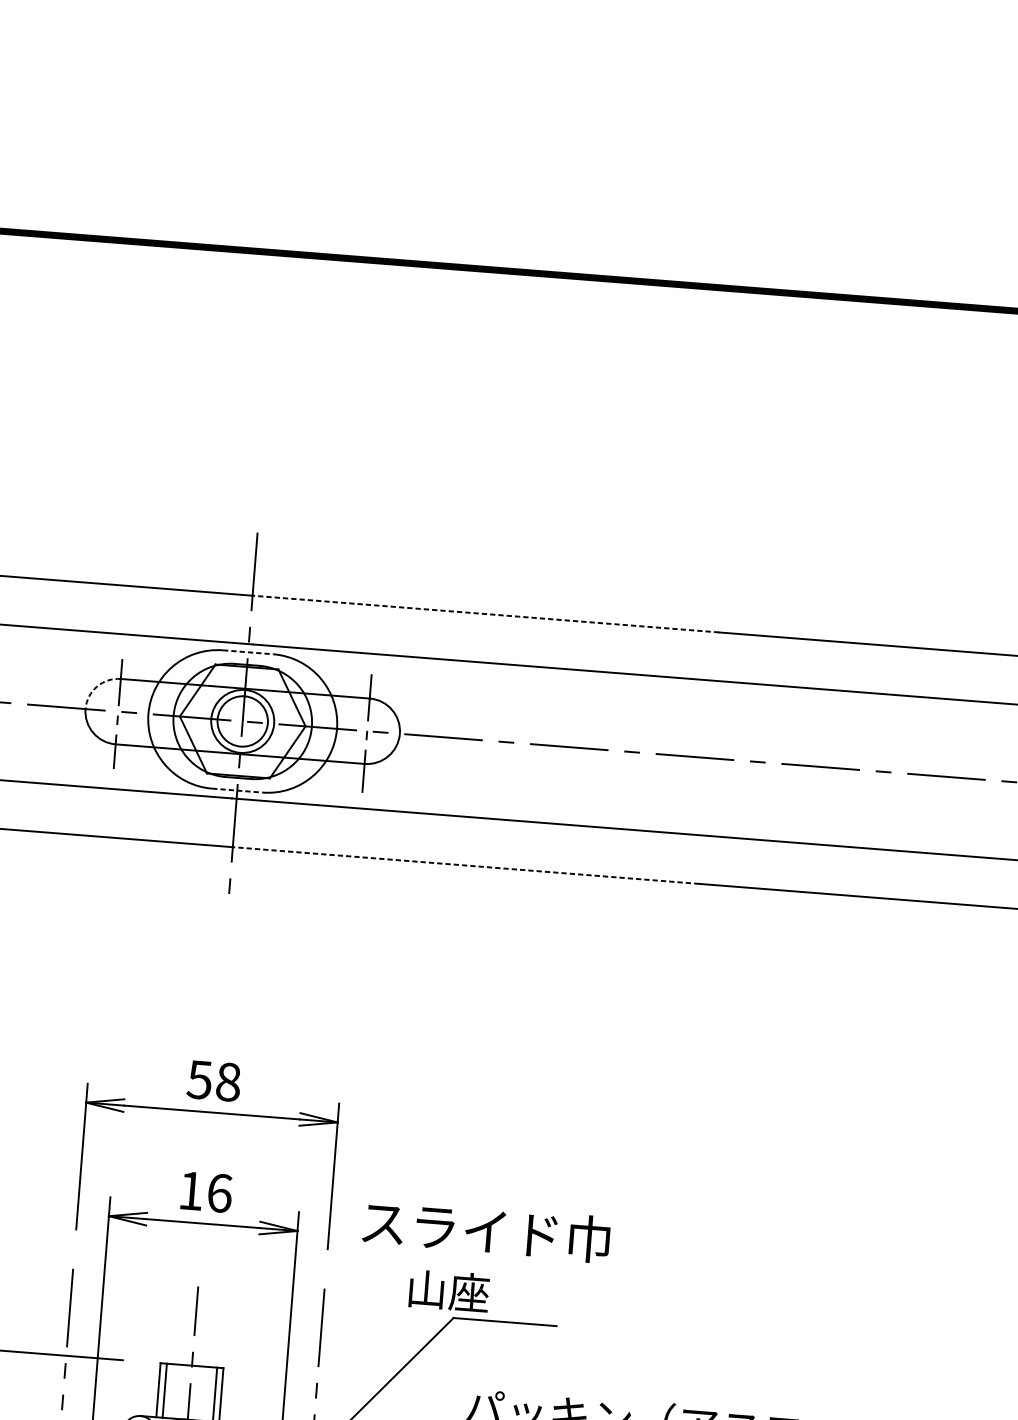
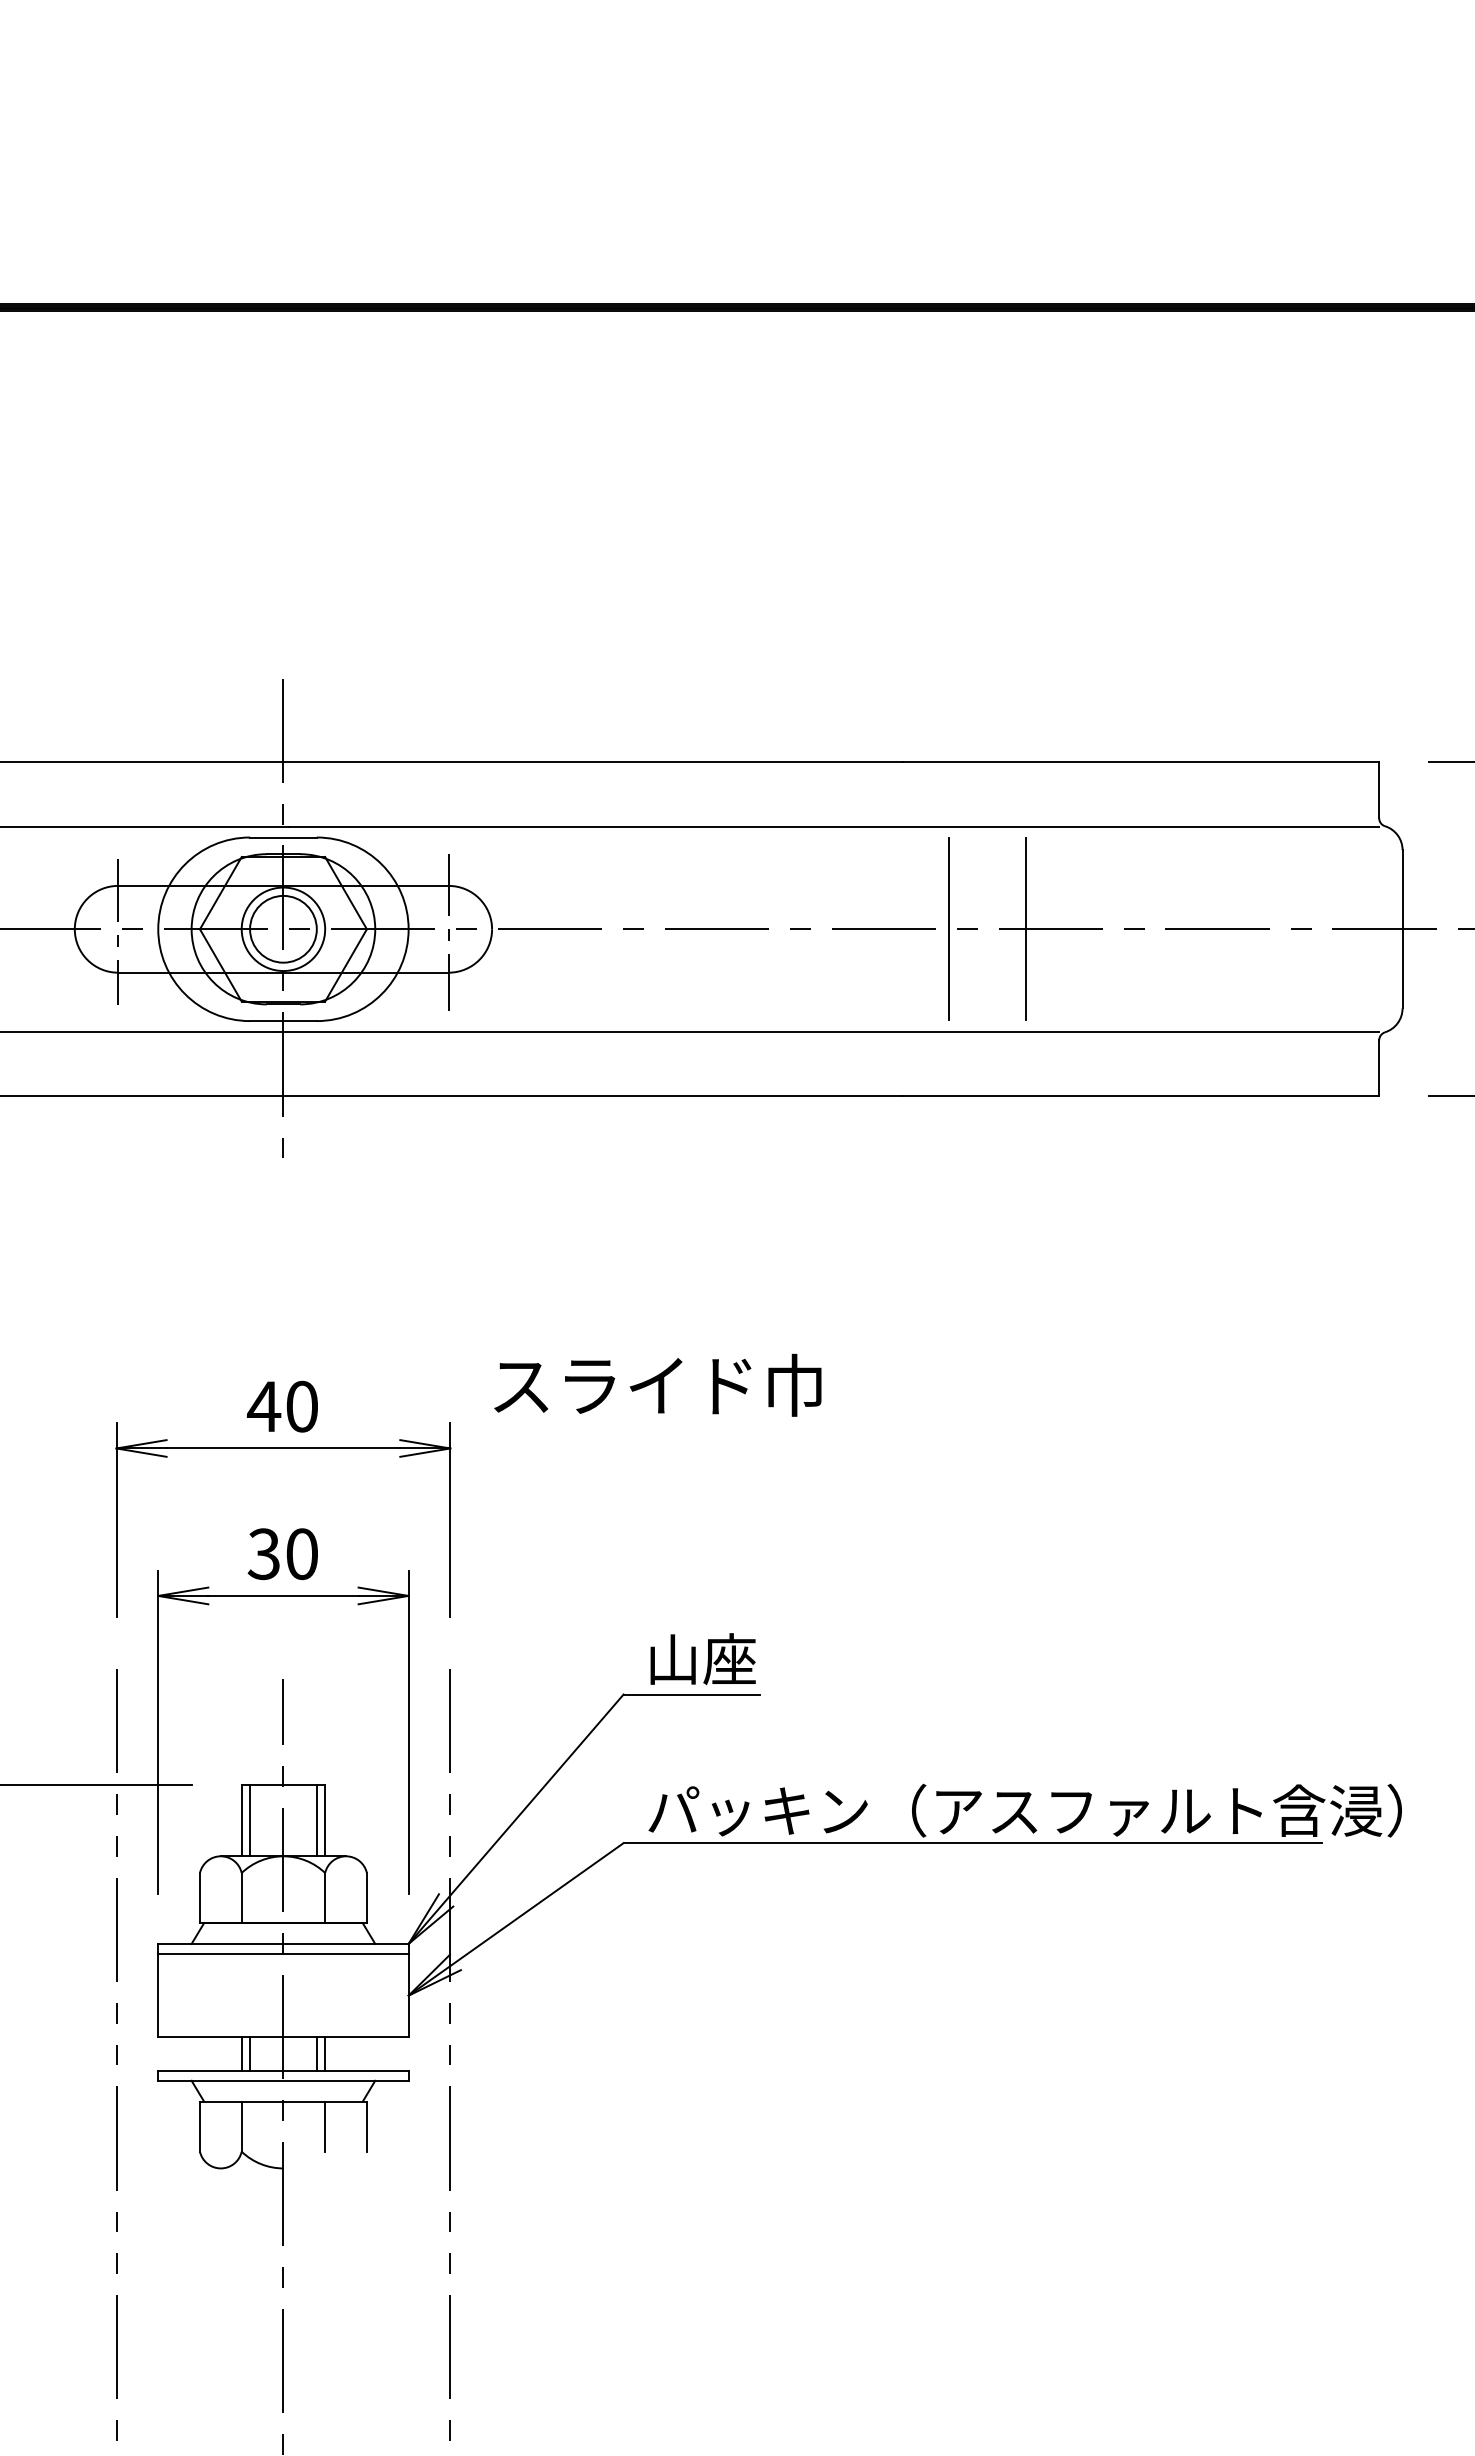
line: (486, 614) -> (593, 762), dashed -> solid
line: (248, 652) -> (283, 837), dashed -> solid
arc: (96, 686) -> (87, 898), dashed -> solid
line: (743, 760) -> (948, 928), added
line: (801, 764) -> (1025, 928), added
line: (237, 790) -> (283, 1021), dashed -> solid
line: (466, 865) -> (593, 1096), dashed -> solid
text: (213, 1080) -> (282, 1406), 58 -> 40
text: (204, 1192) -> (282, 1554), 16 -> 30
text: (486, 1230) -> (657, 1384), moved
text: (448, 1290) -> (702, 1658), moved

